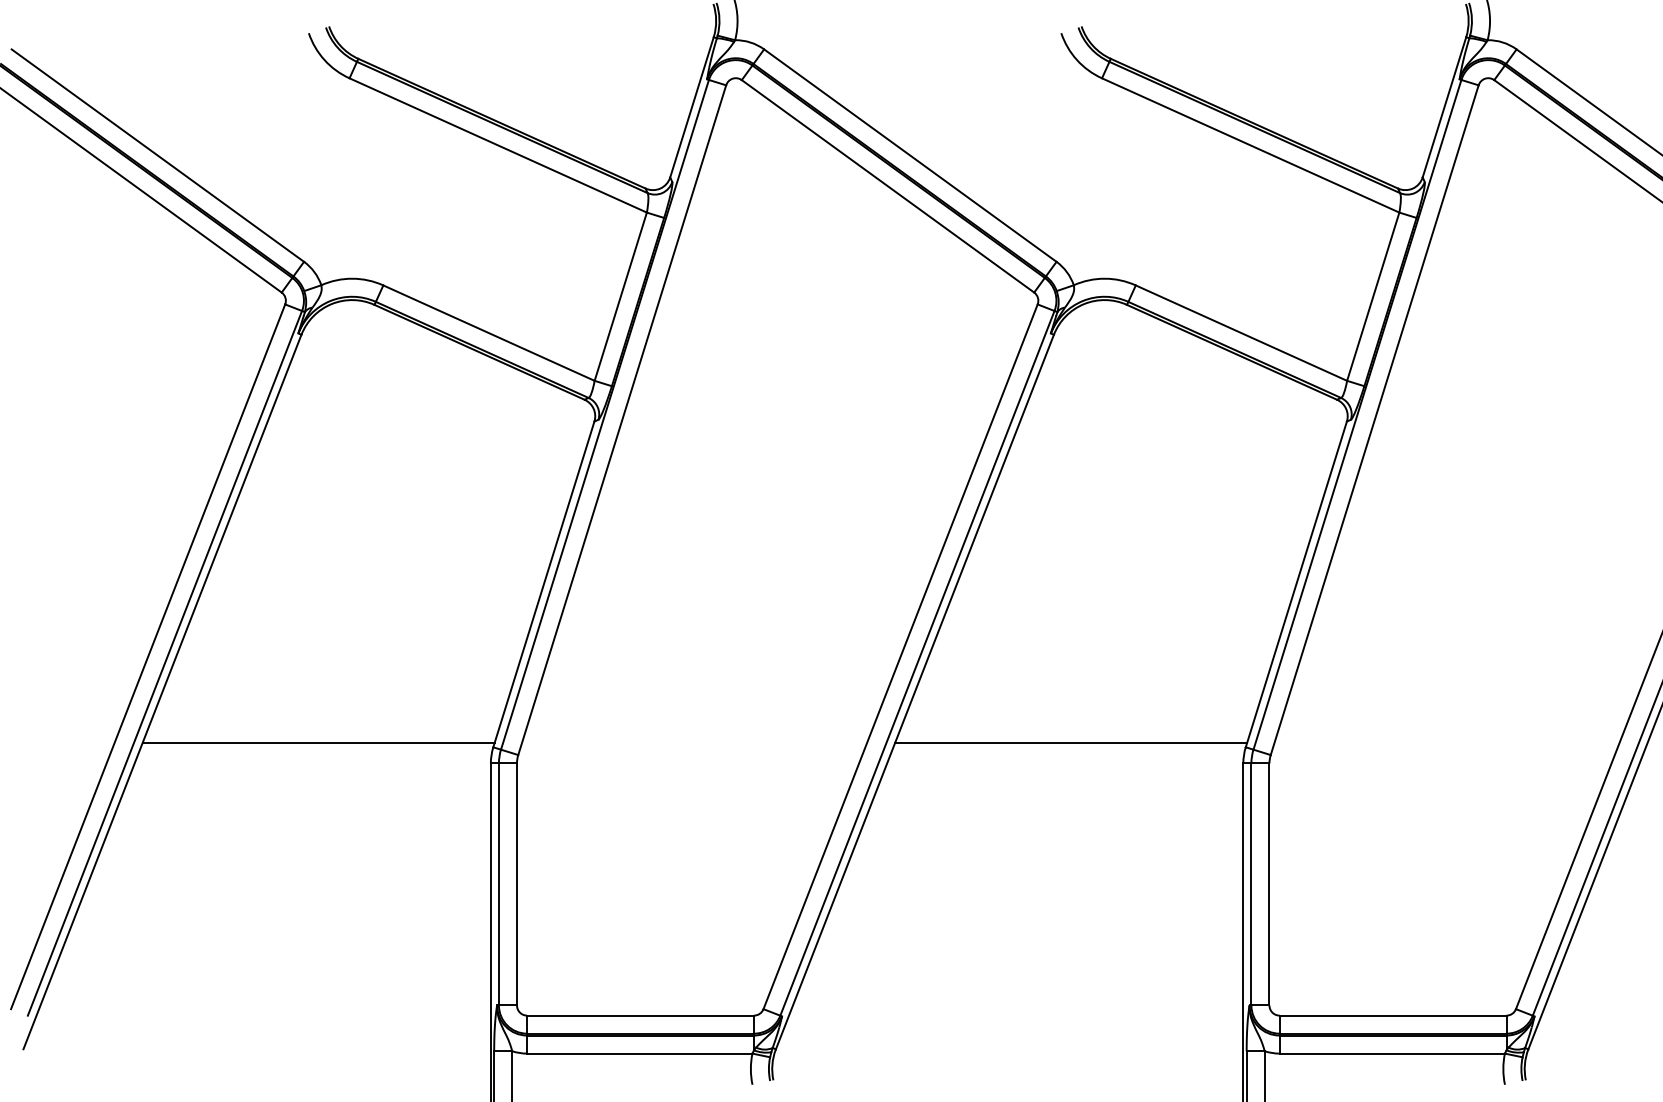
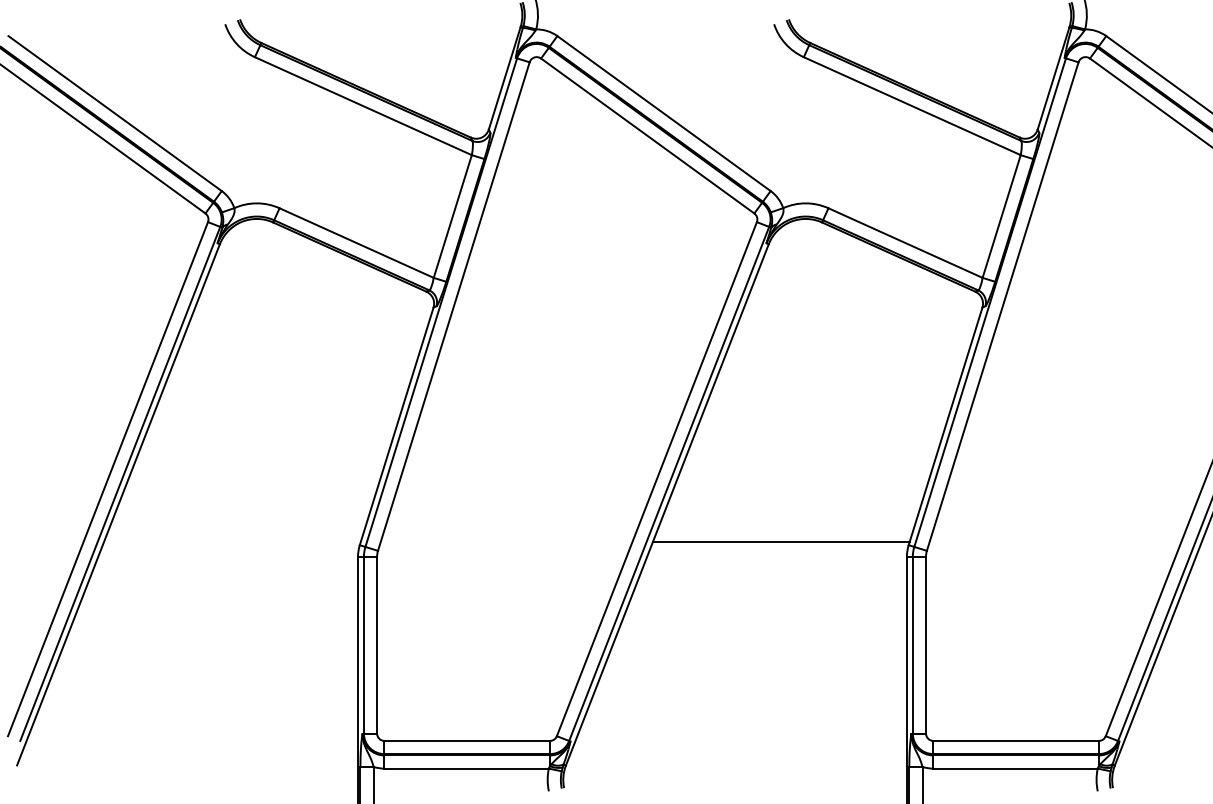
line: (318, 742) -> (232, 541), removed

